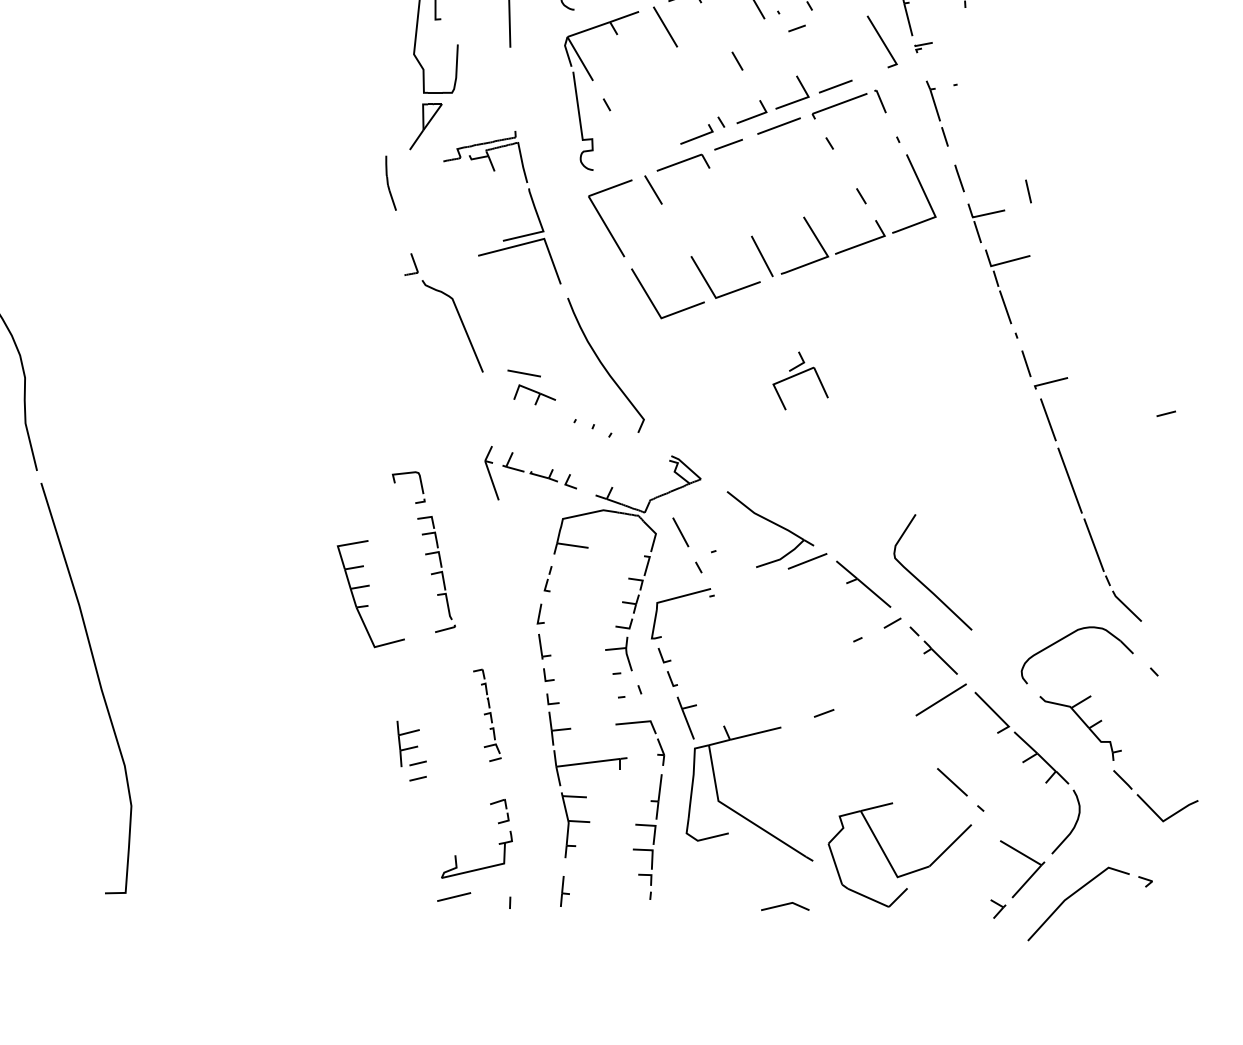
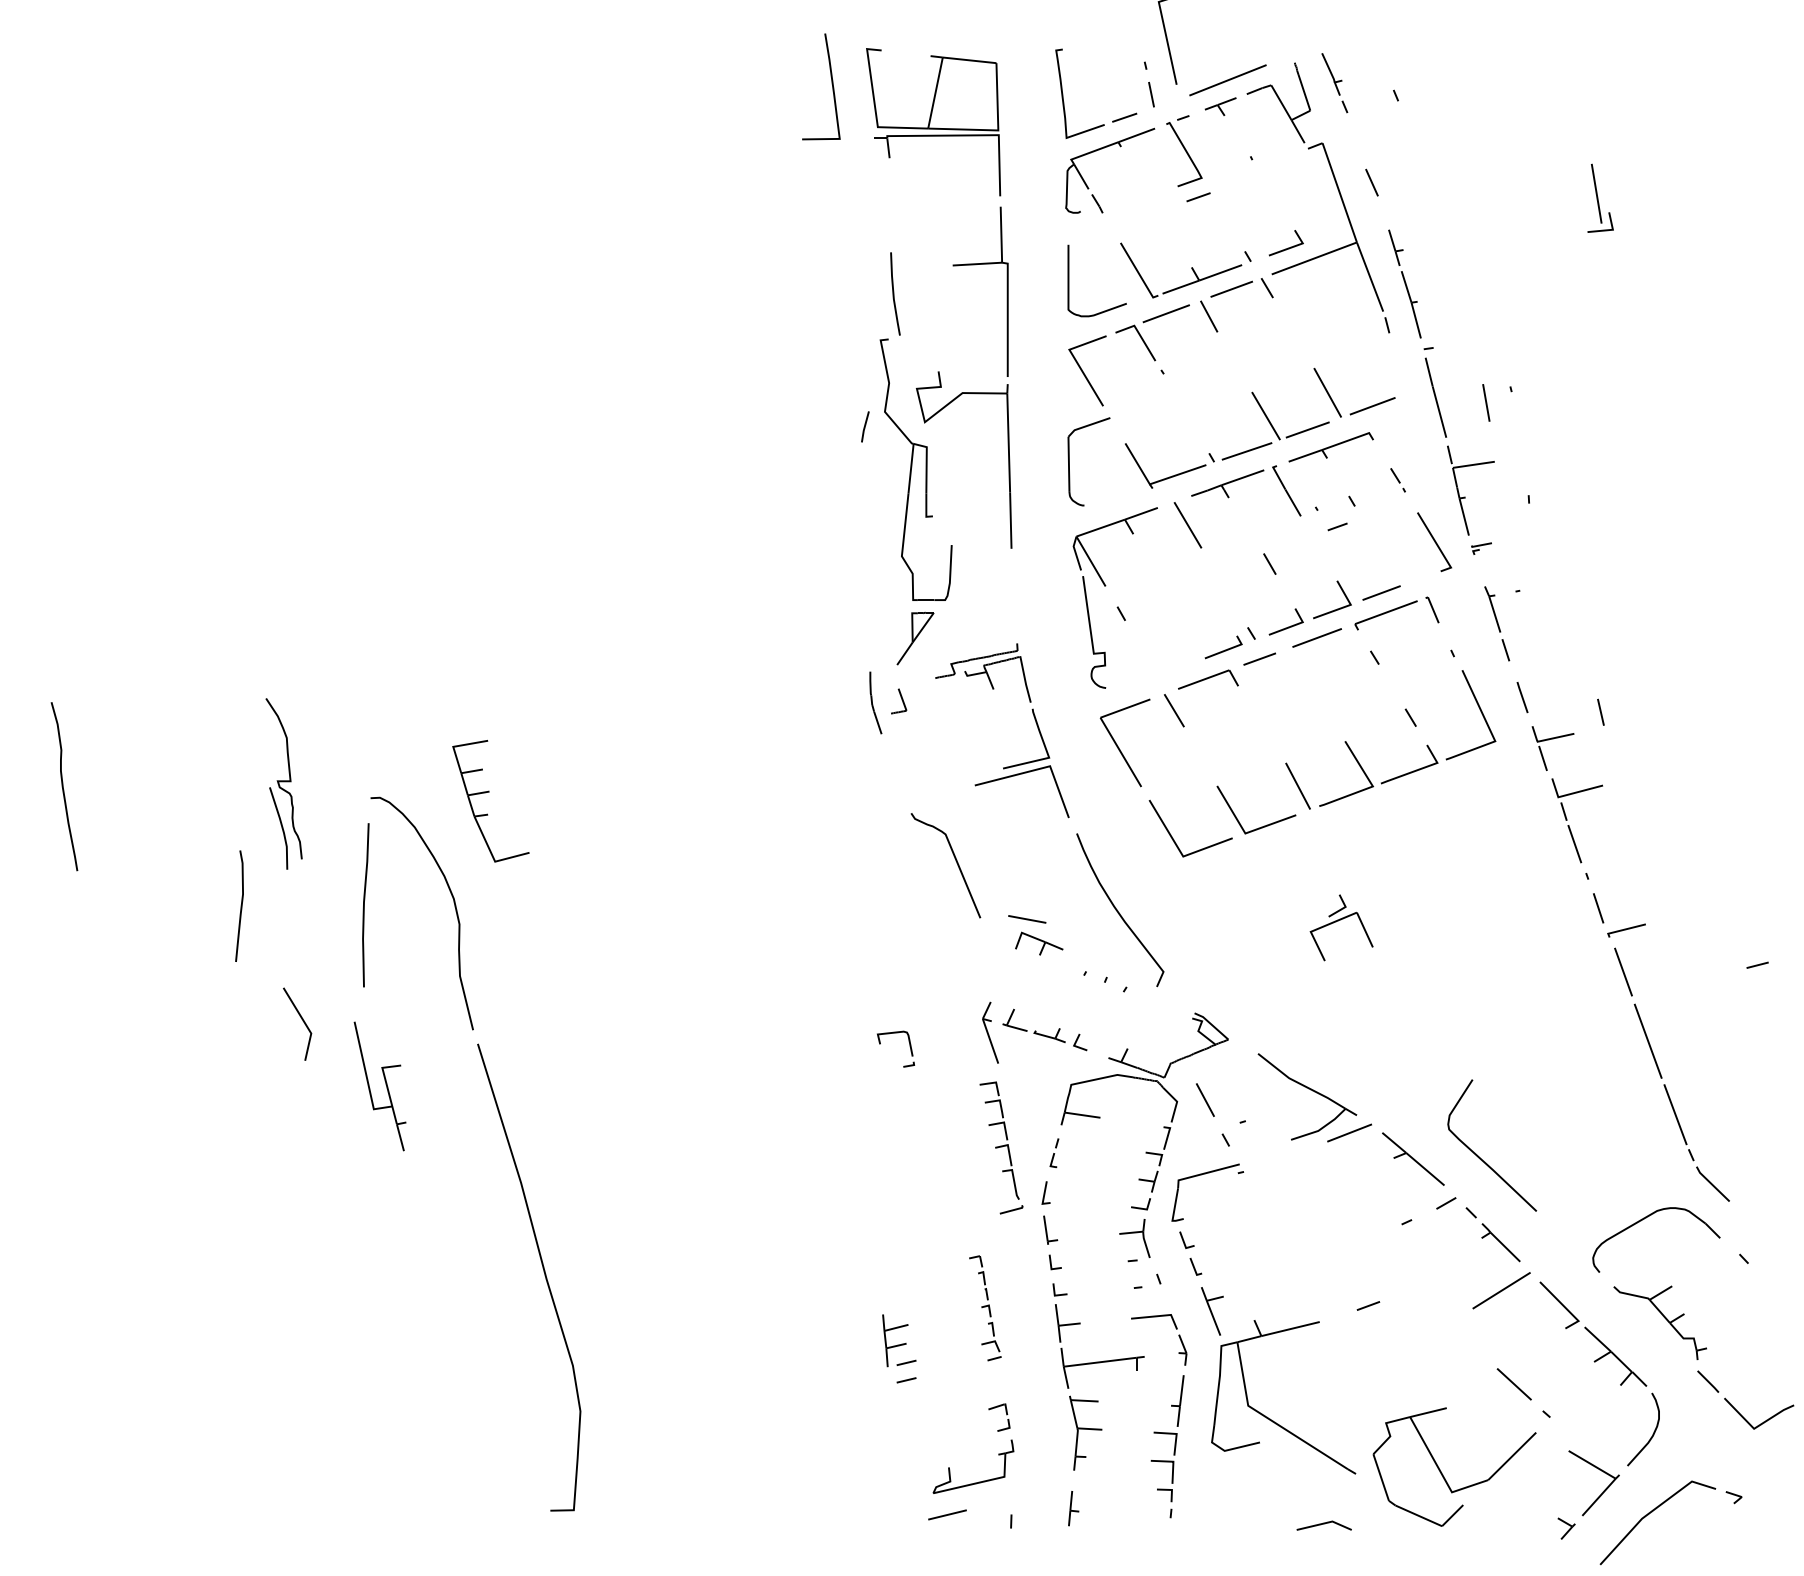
part: (411, 264) -> (899, 701), moved
part: (436, 574) -> (1001, 1147), moved
part: (369, 586) -> (489, 792), moved

